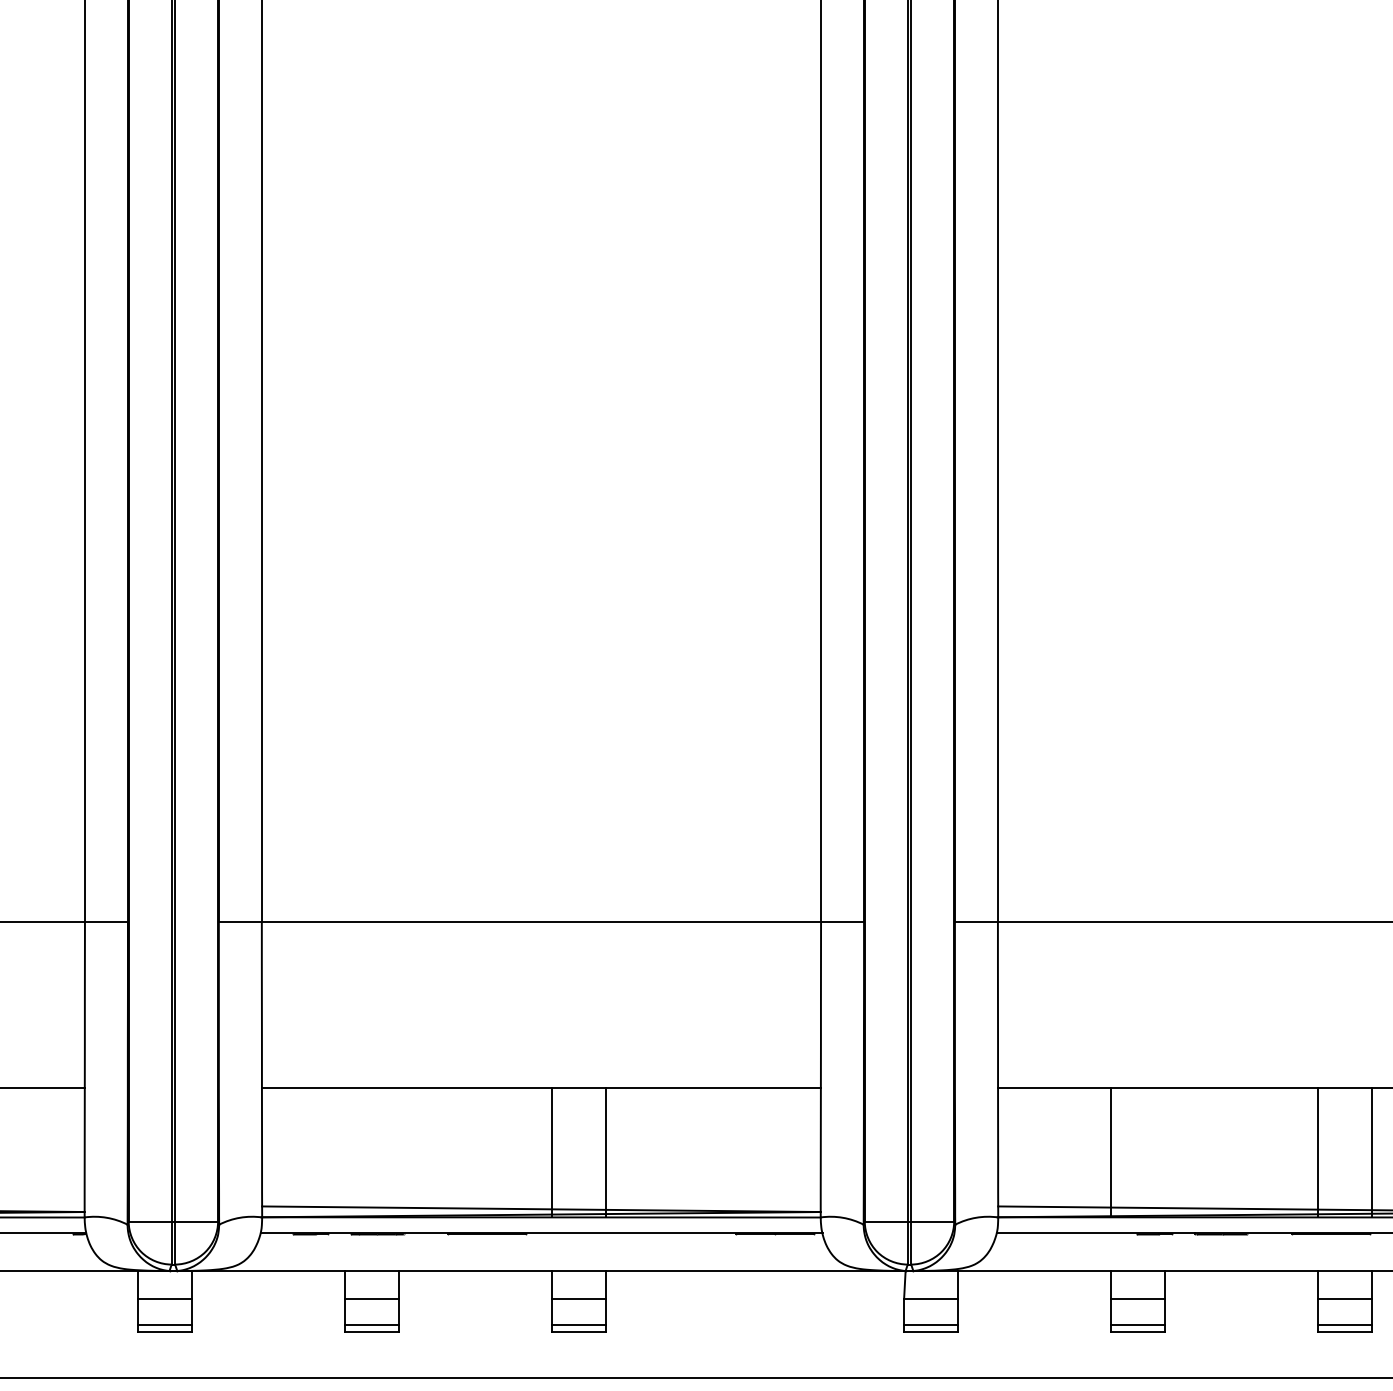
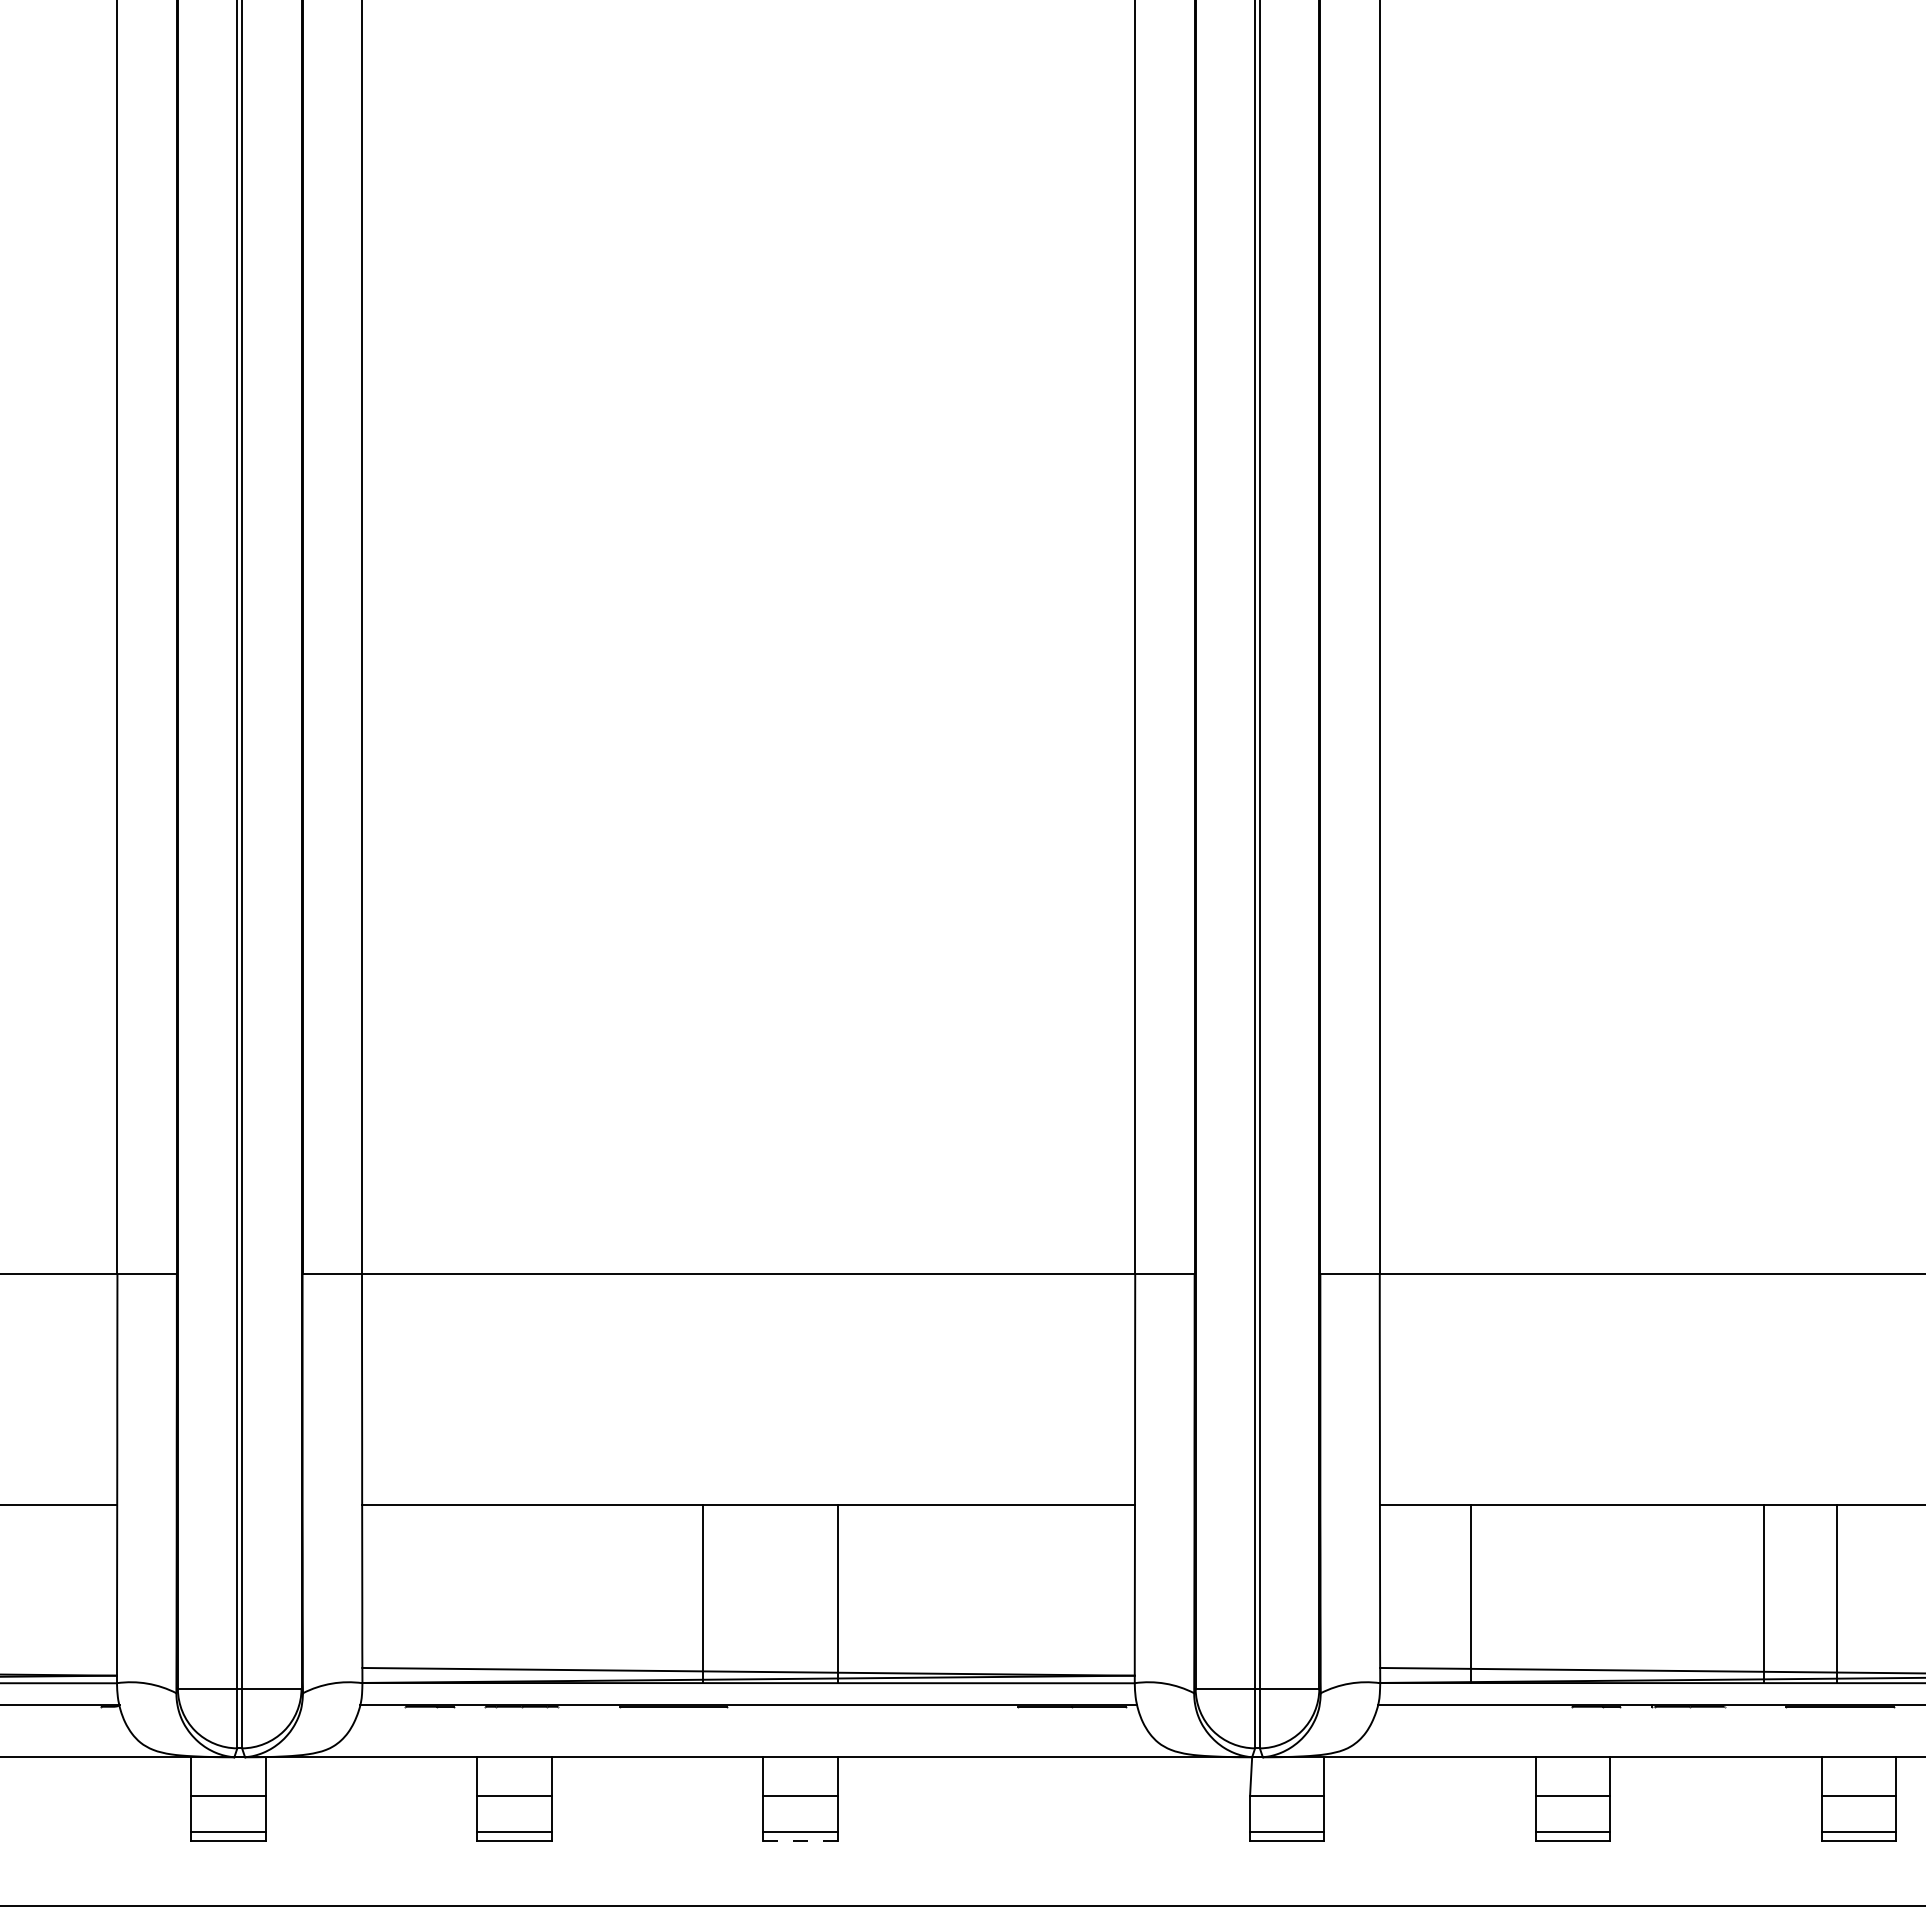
line: (552, 1152) -> (703, 1593), moved
line: (1110, 1152) -> (1470, 1593), moved
line: (1317, 1152) -> (1763, 1593), moved
line: (1371, 1152) -> (1836, 1593), moved
line: (579, 1331) -> (801, 1840), solid -> dashed

